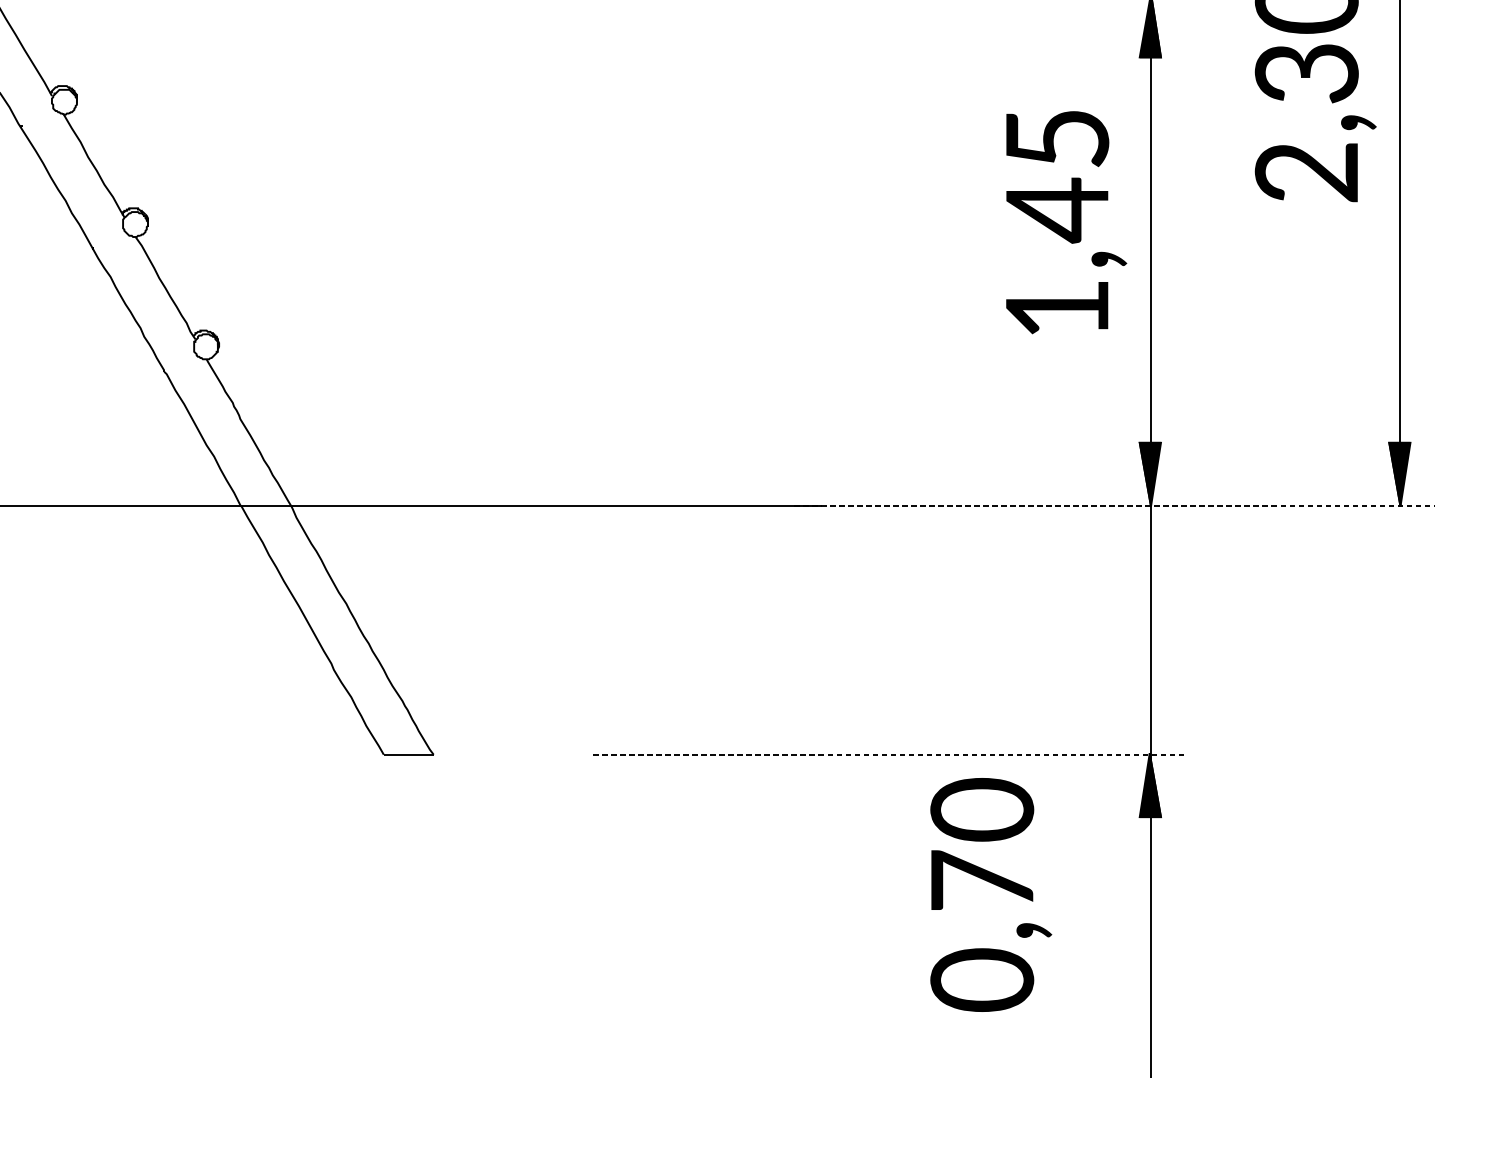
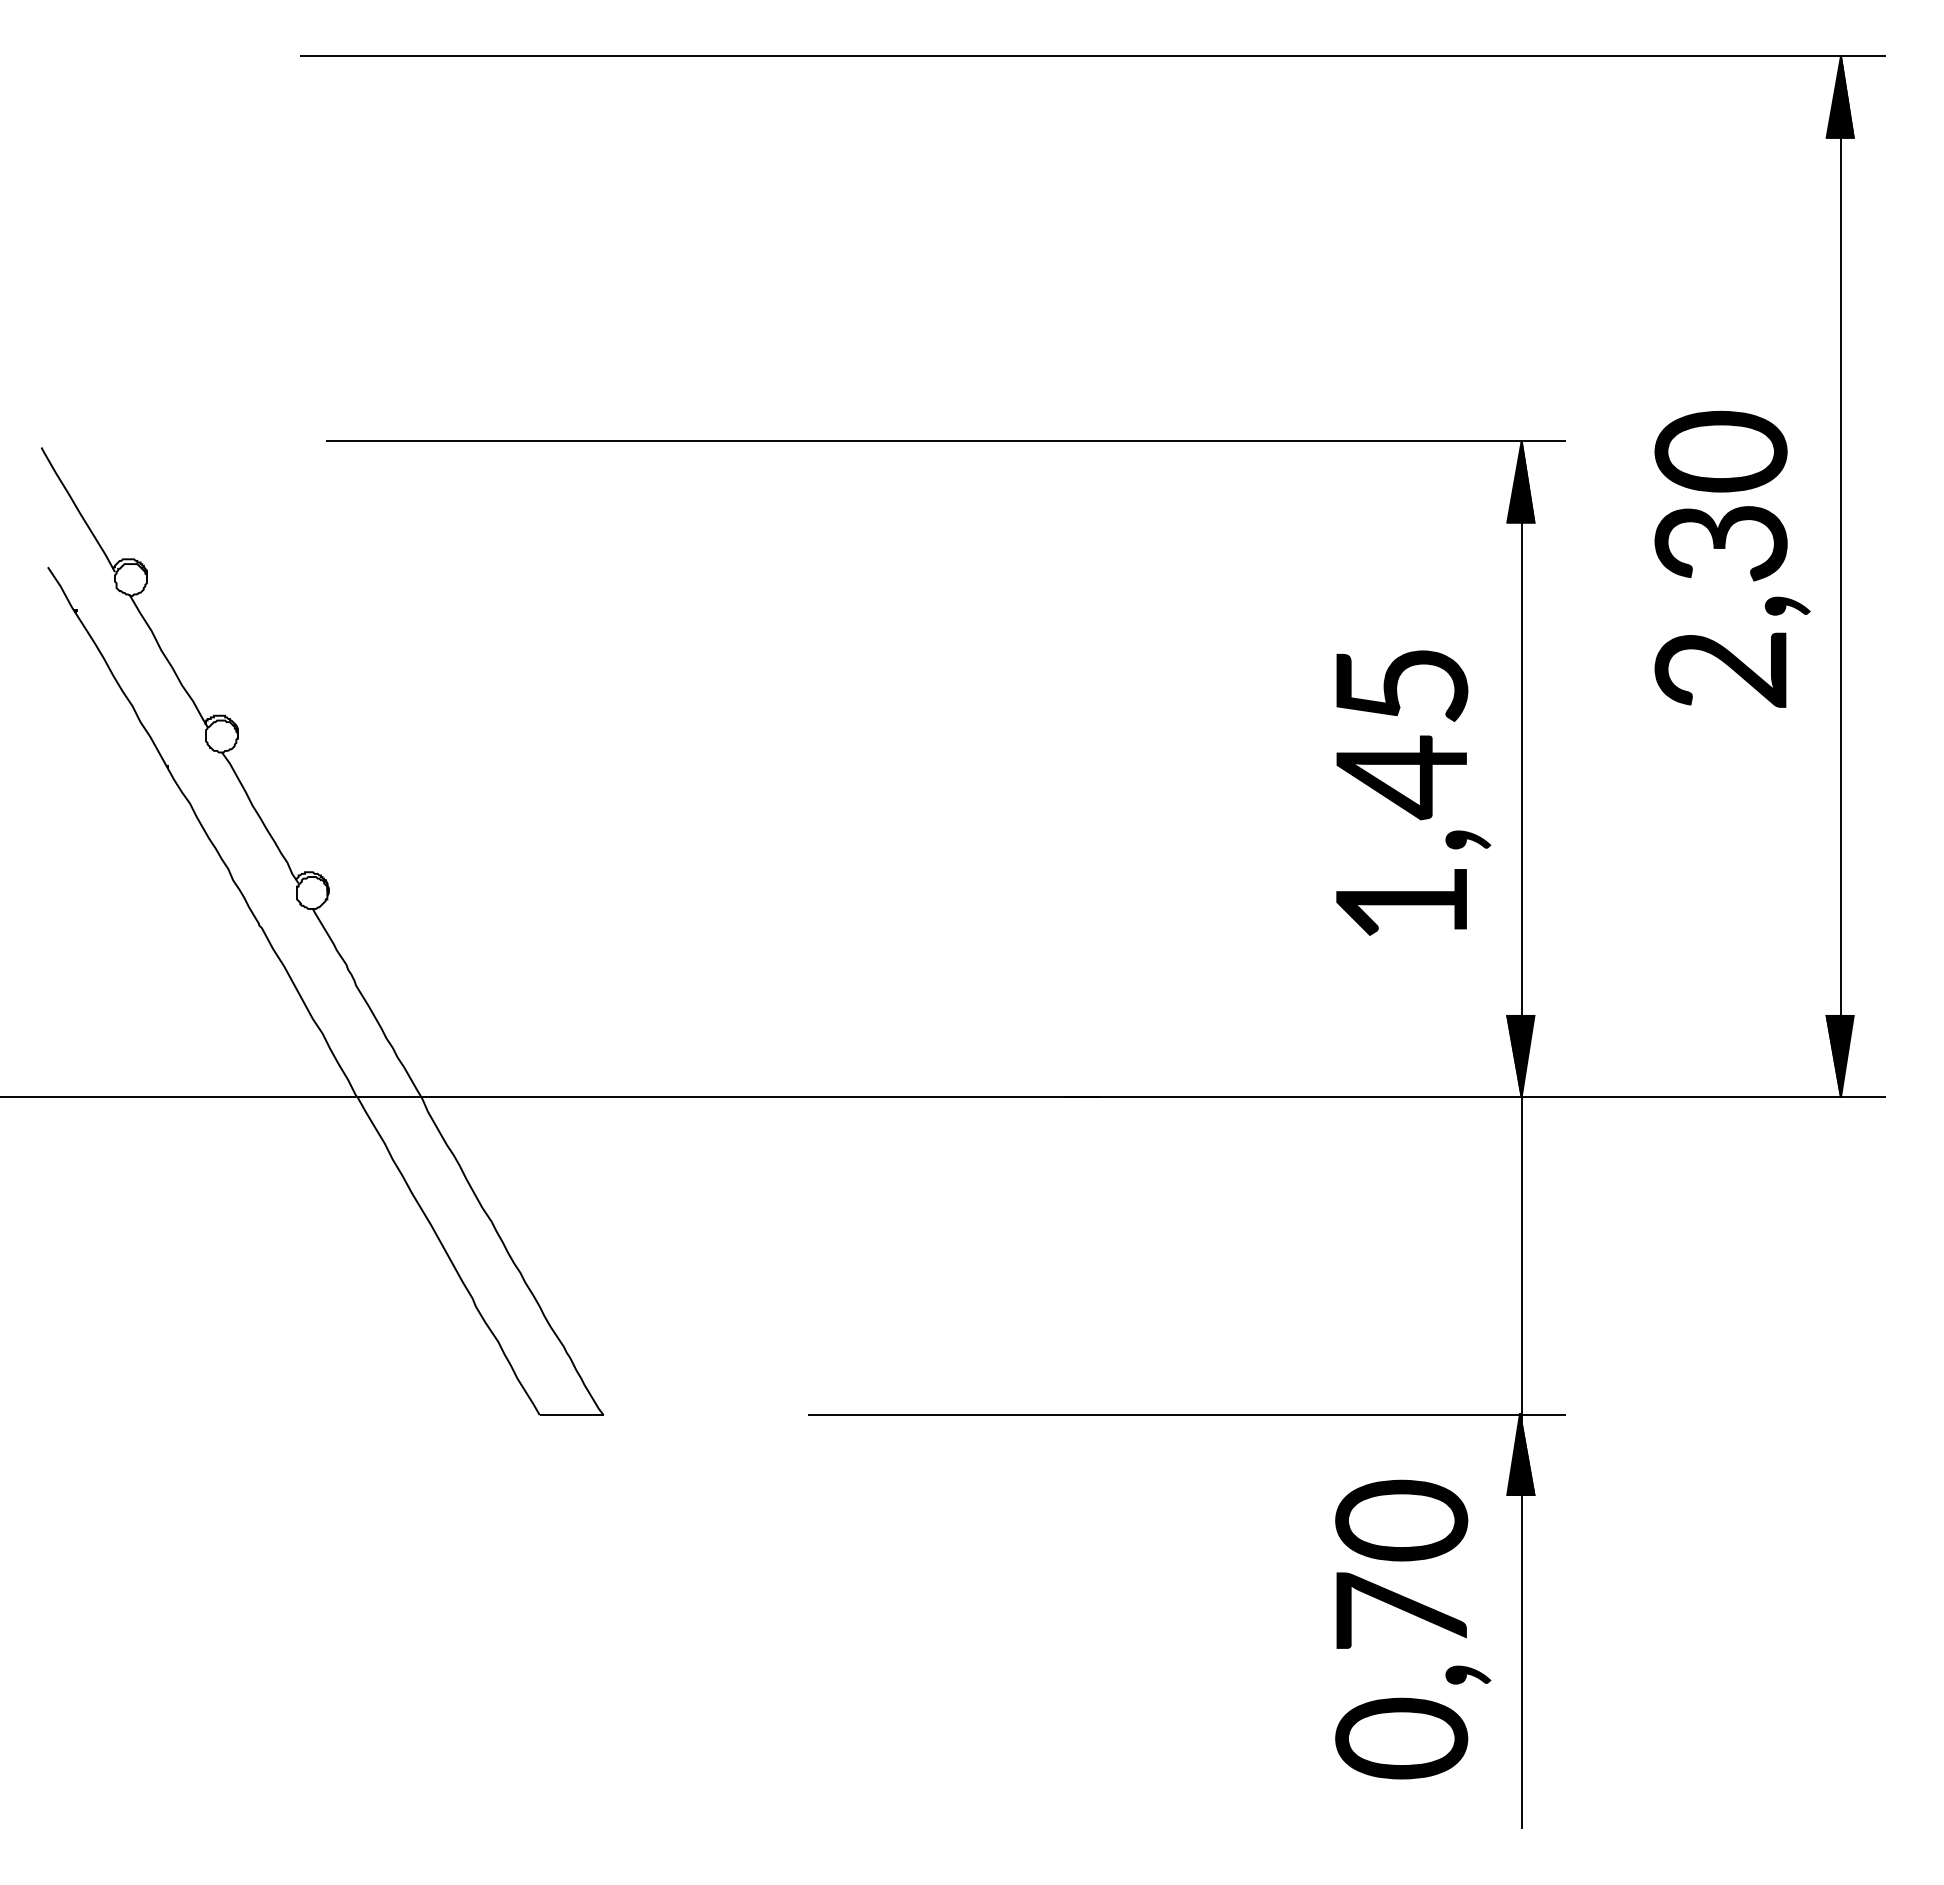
text: (1066, 222) -> (1413, 792), moved
line: (1114, 506) -> (1475, 1097), dashed -> solid
line: (889, 755) -> (1187, 1415), dashed -> solid
text: (991, 894) -> (1413, 1629), moved

